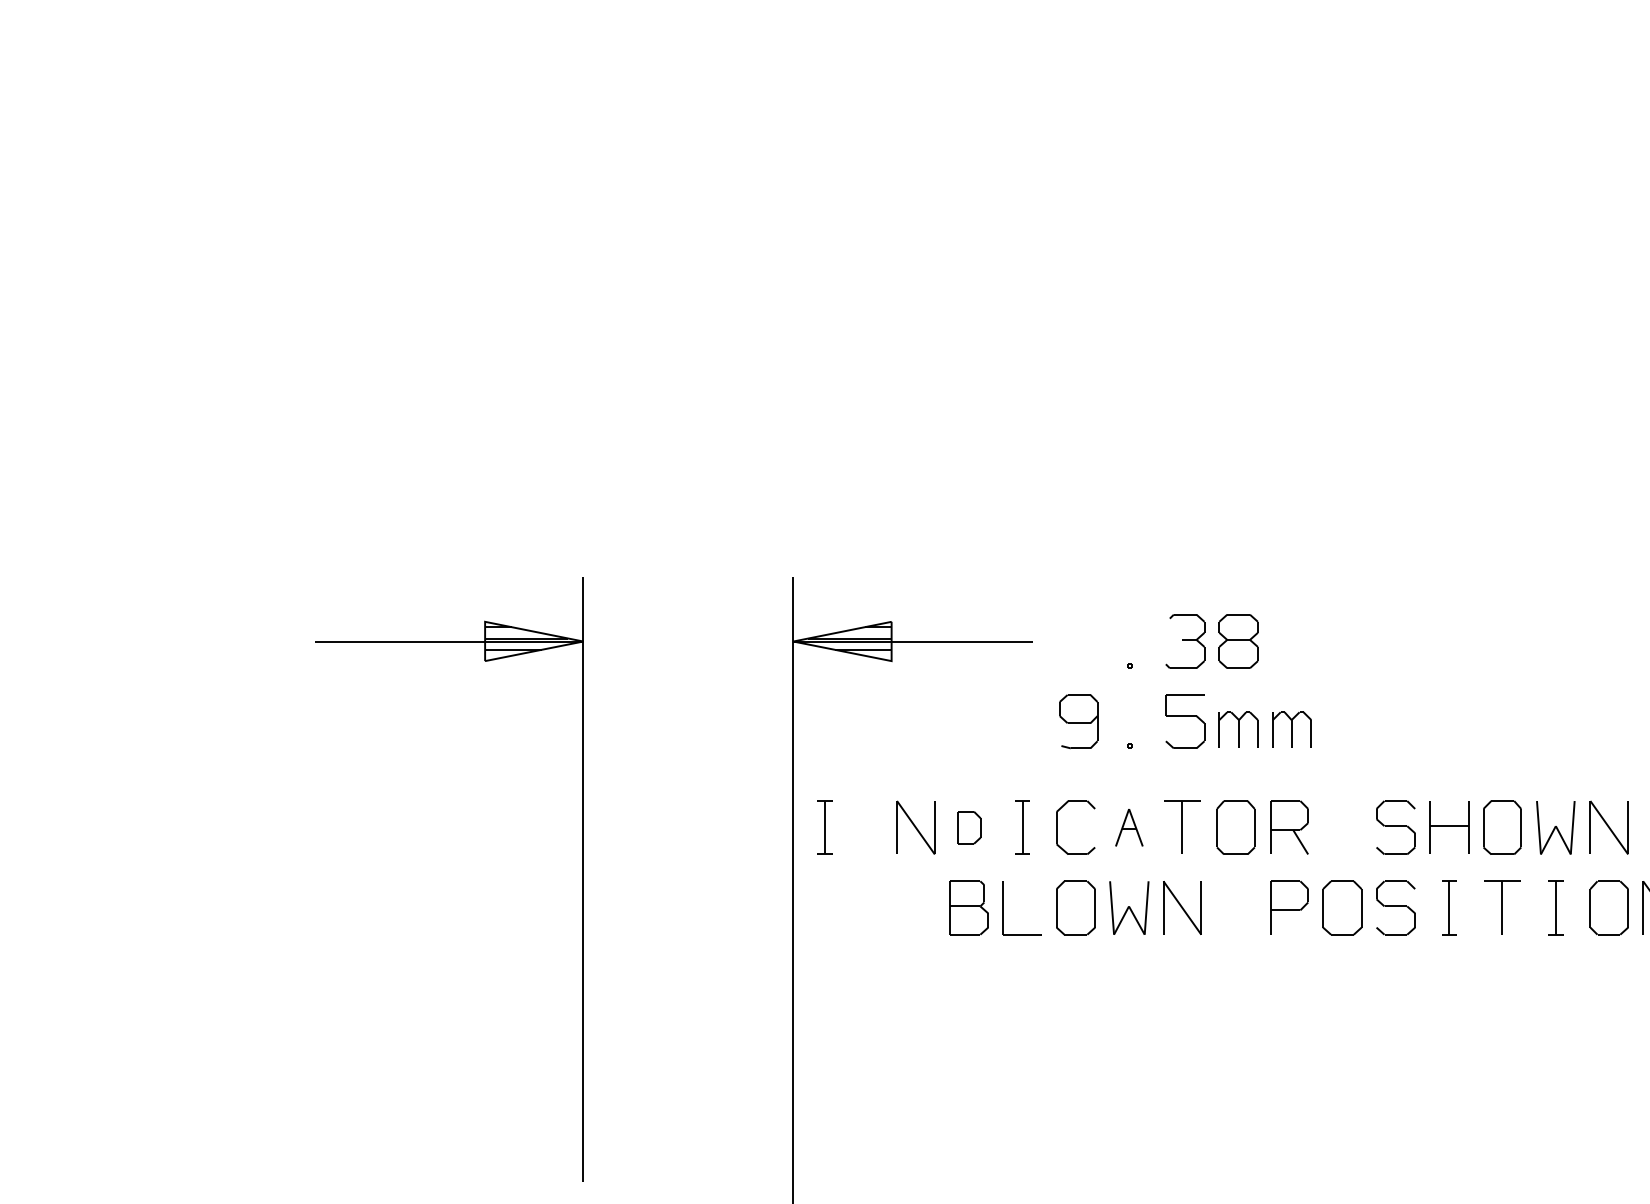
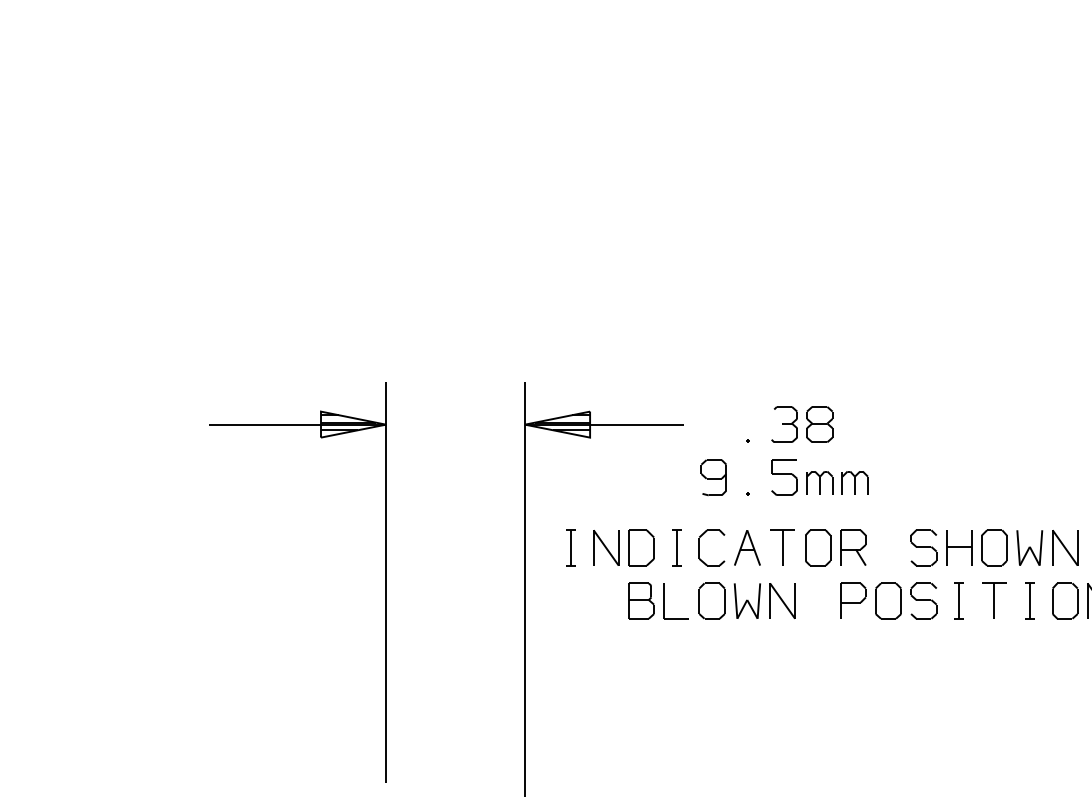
part: (824, 827) -> (570, 547), moved
part: (969, 827) -> (641, 547), size x1.67
part: (1129, 827) -> (747, 547), size x1.43

